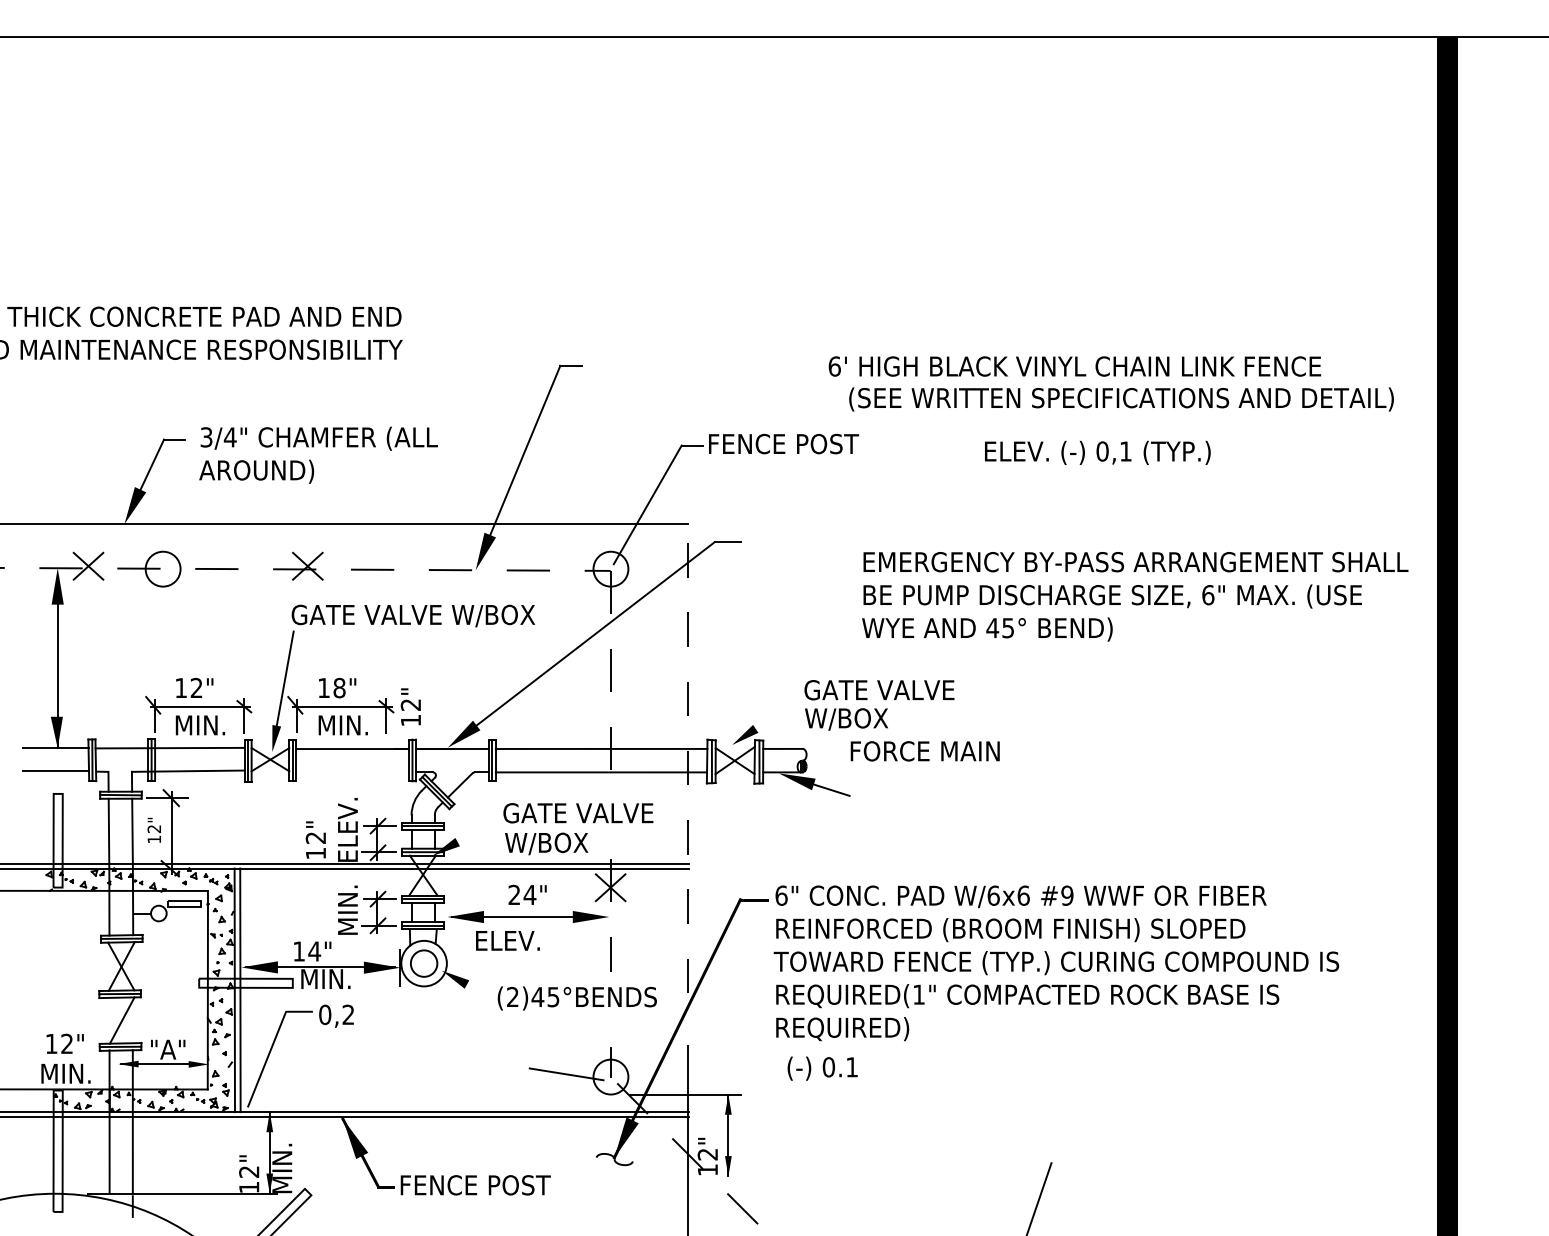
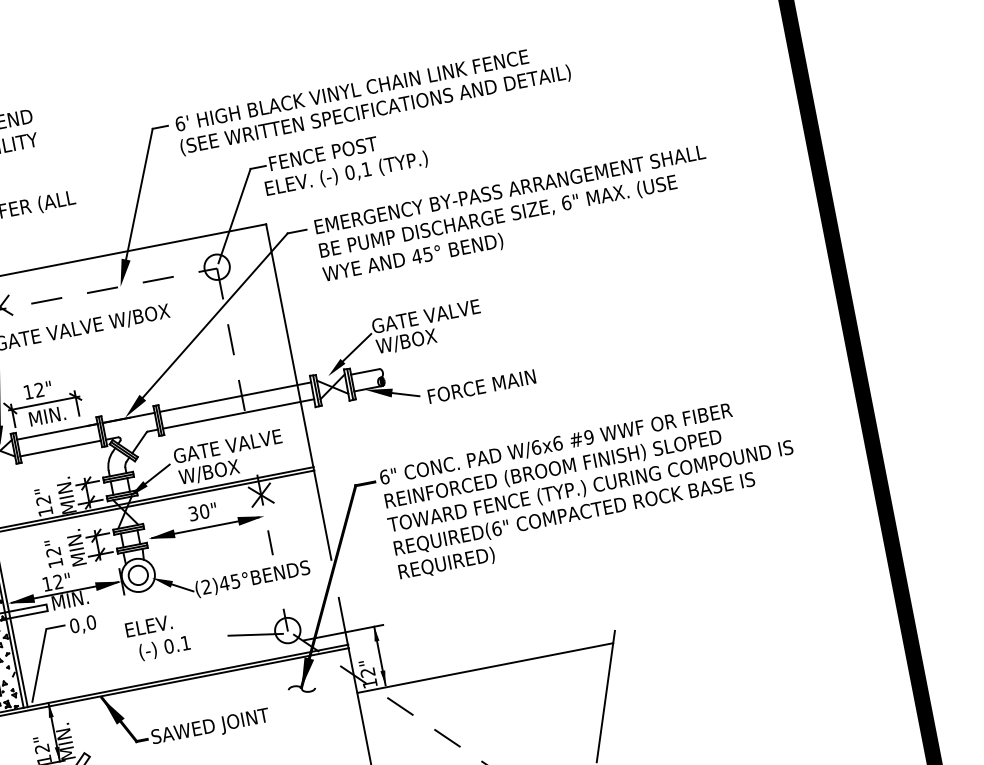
text: (1074, 366) -> (351, 90), moved
text: (1121, 399) -> (375, 110), moved
text: (1097, 452) -> (346, 174), moved
text: (1135, 596) -> (514, 214), moved
text: (339, 688) -> (39, 390), 18" -> 12"
text: (410, 706) -> (53, 553), moved
line: (777, 713) -> (356, 347), added
text: (924, 751) -> (481, 386), moved
line: (688, 758) -> (298, 391), dashed -> solid
line: (352, 772) -> (60, 448), added
text: (347, 828) -> (64, 489), ELEV. -> MIN.
line: (476, 832) -> (157, 474), added
text: (522, 894) -> (199, 512), 24" -> 30"
text: (507, 940) -> (148, 626), moved
text: (314, 951) -> (58, 581), 14" -> 12"
line: (480, 991) -> (182, 587), added
text: (919, 994) -> (497, 528), (1" -> (6"
text: (348, 1014) -> (91, 622), 0,2 -> 0,0
text: (822, 1068) -> (164, 648), moved
line: (866, 1179) -> (484, 668), added
text: (481, 1187) -> (210, 727), FENCE POST -> SAWED JOINT

